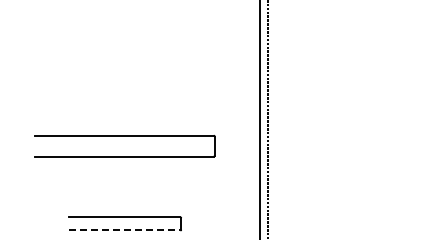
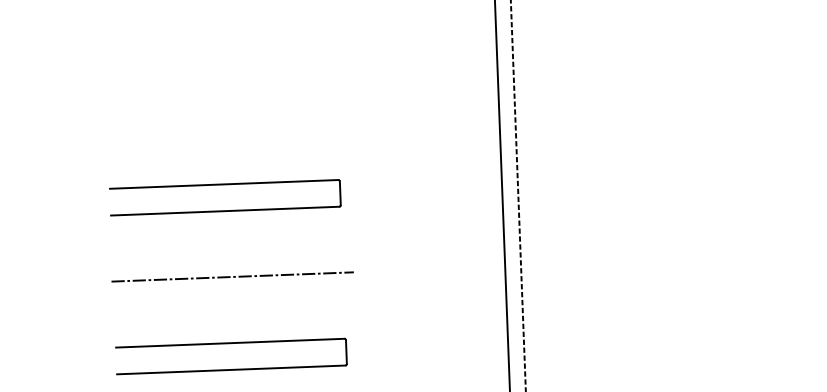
part: (124, 146) -> (224, 198), size x0.62
line: (126, 185) -> (231, 277), added
line: (124, 230) -> (230, 369), dashed -> solid

